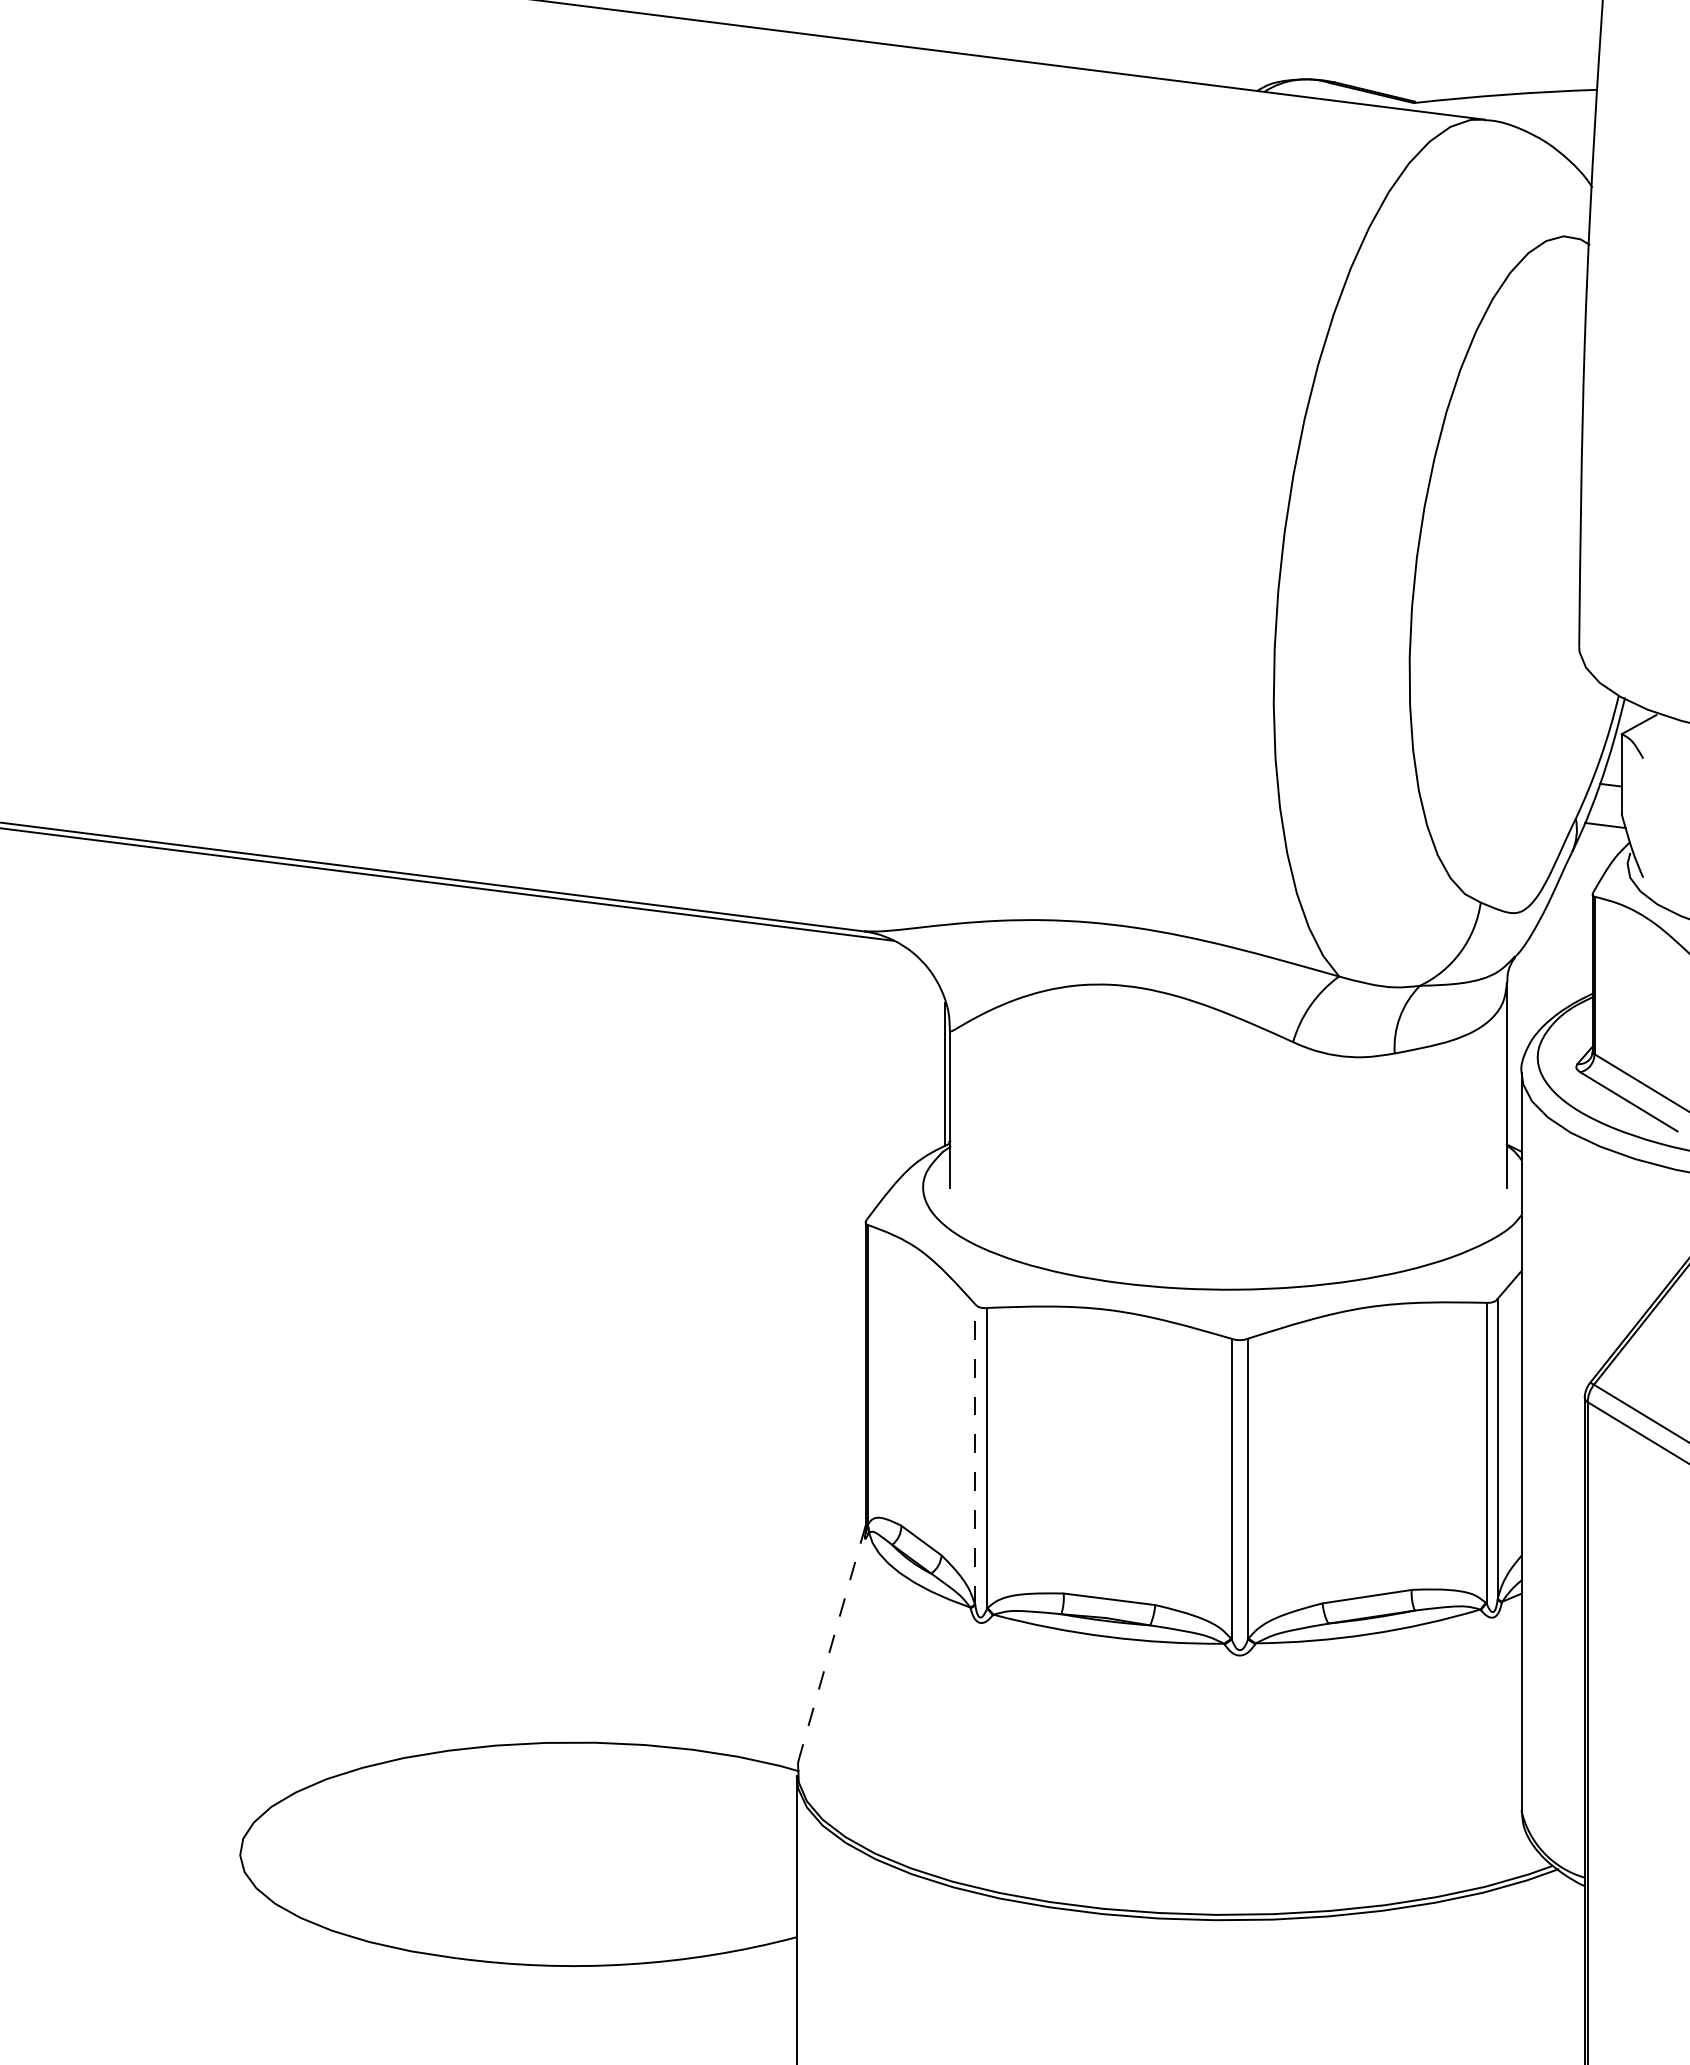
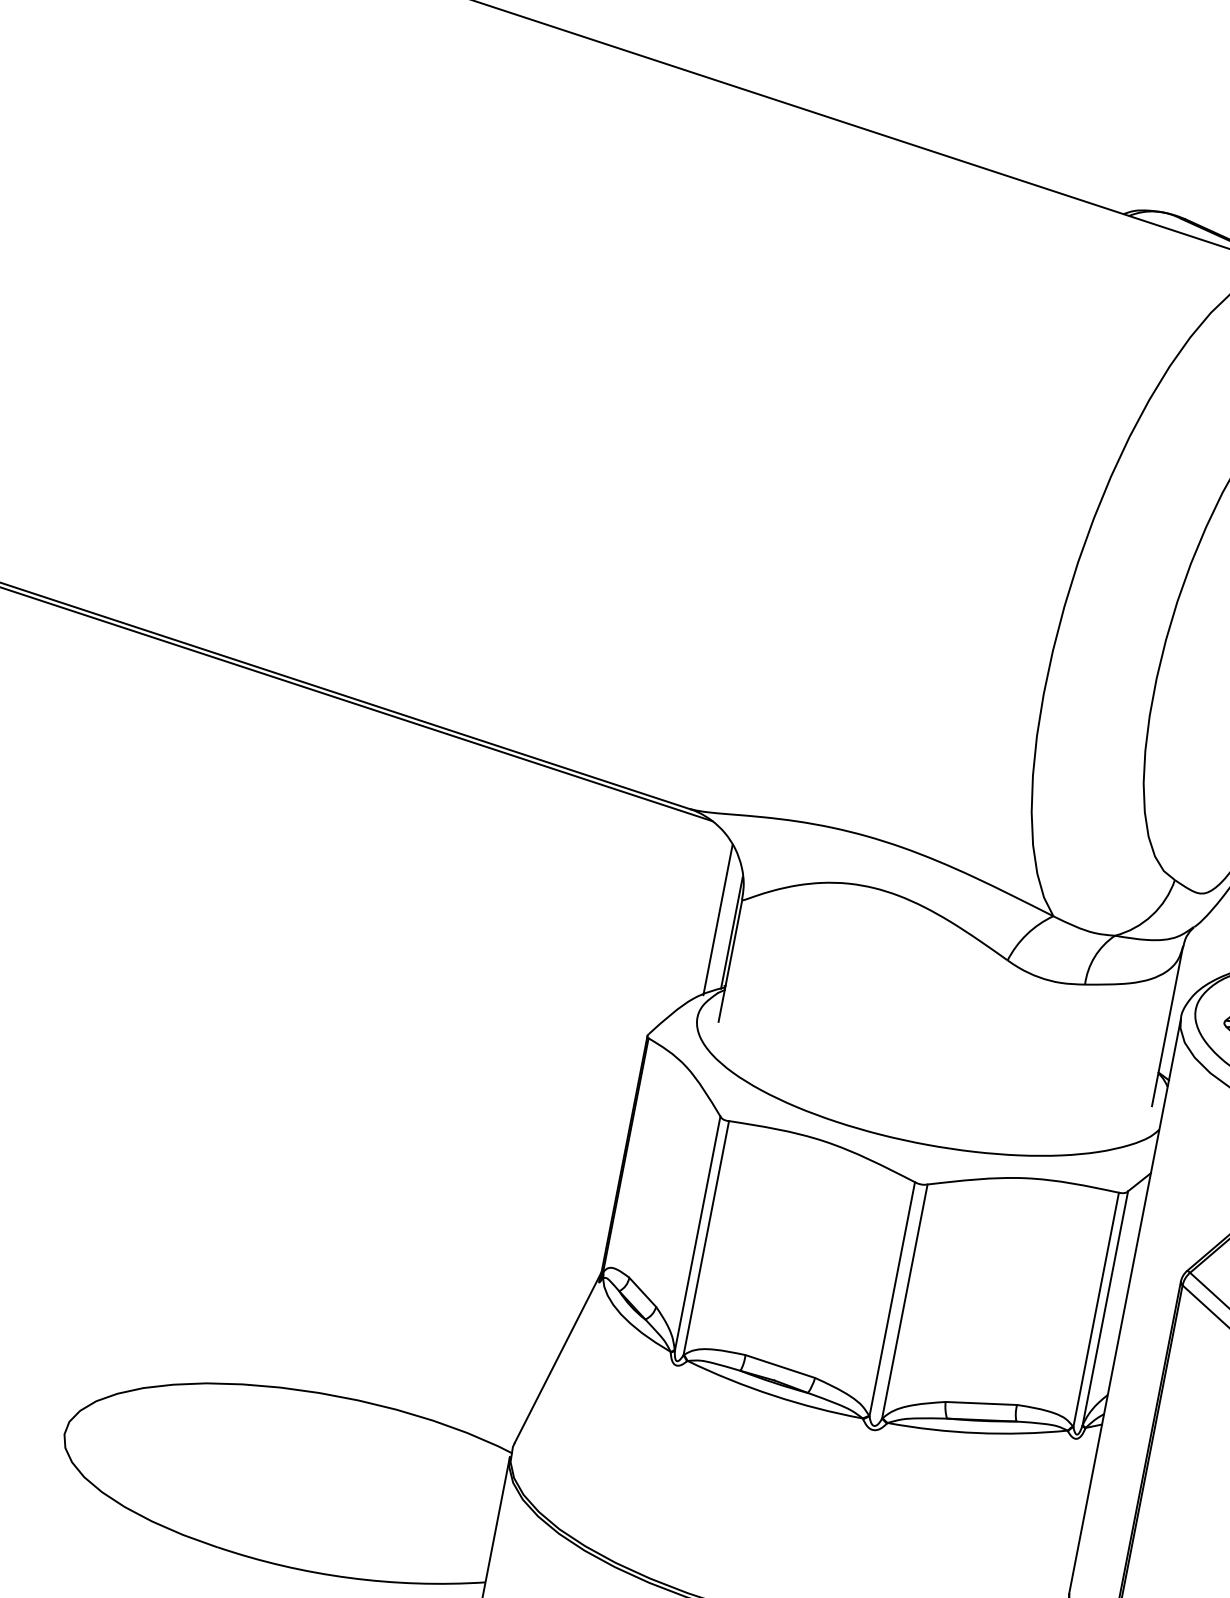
line: (925, 1061) -> (718, 919), added
line: (975, 1454) -> (697, 1233), dashed -> solid
line: (832, 1641) -> (558, 1357), dashed -> solid

